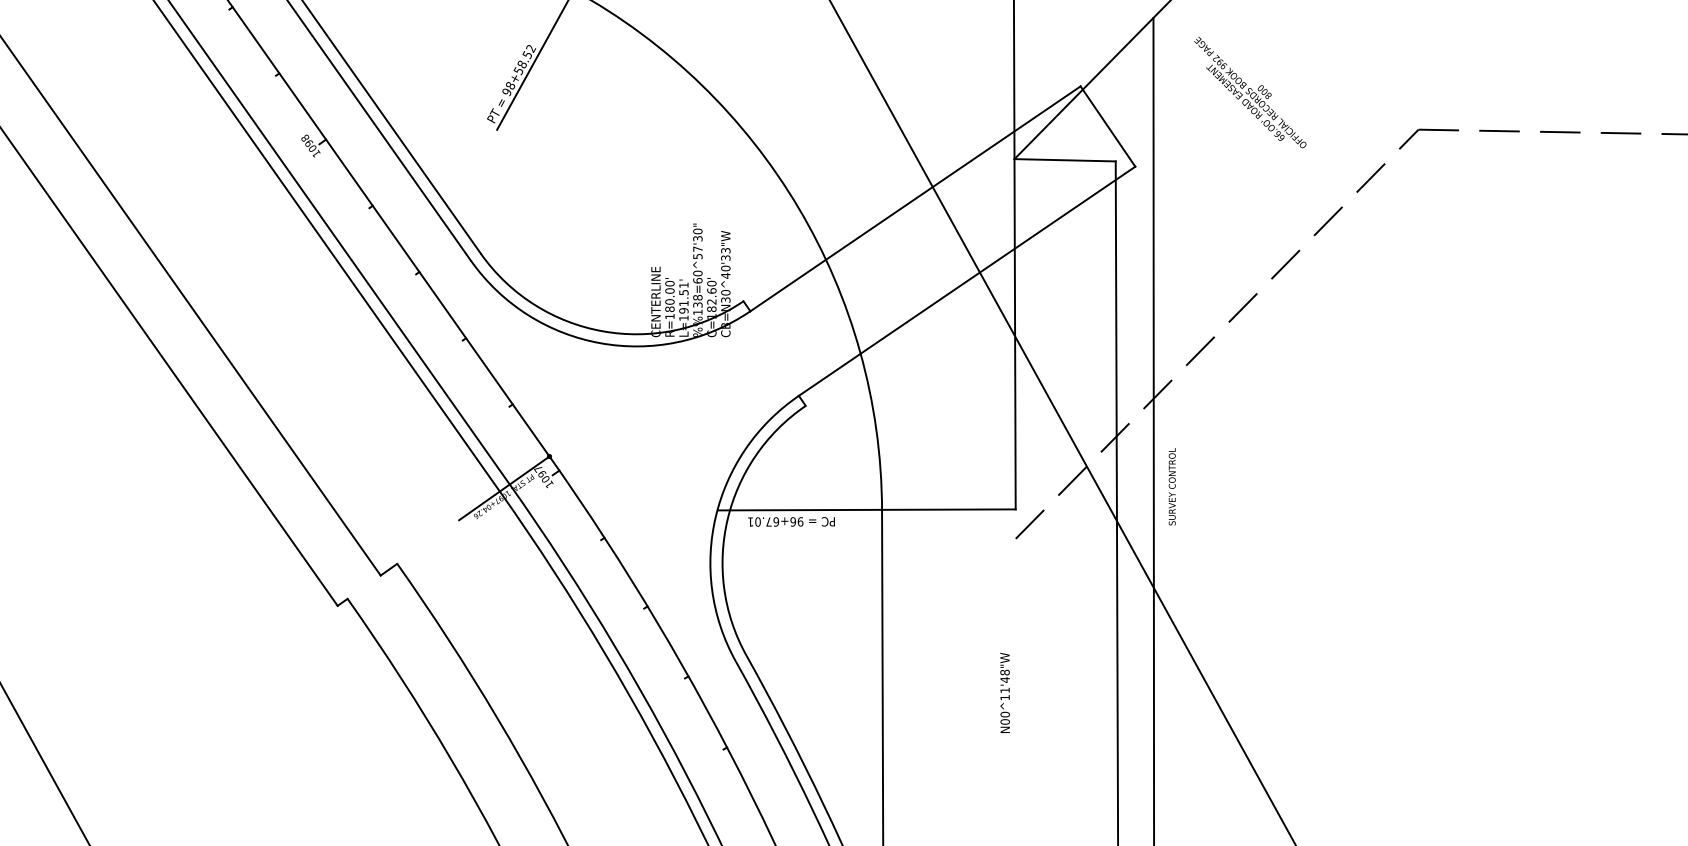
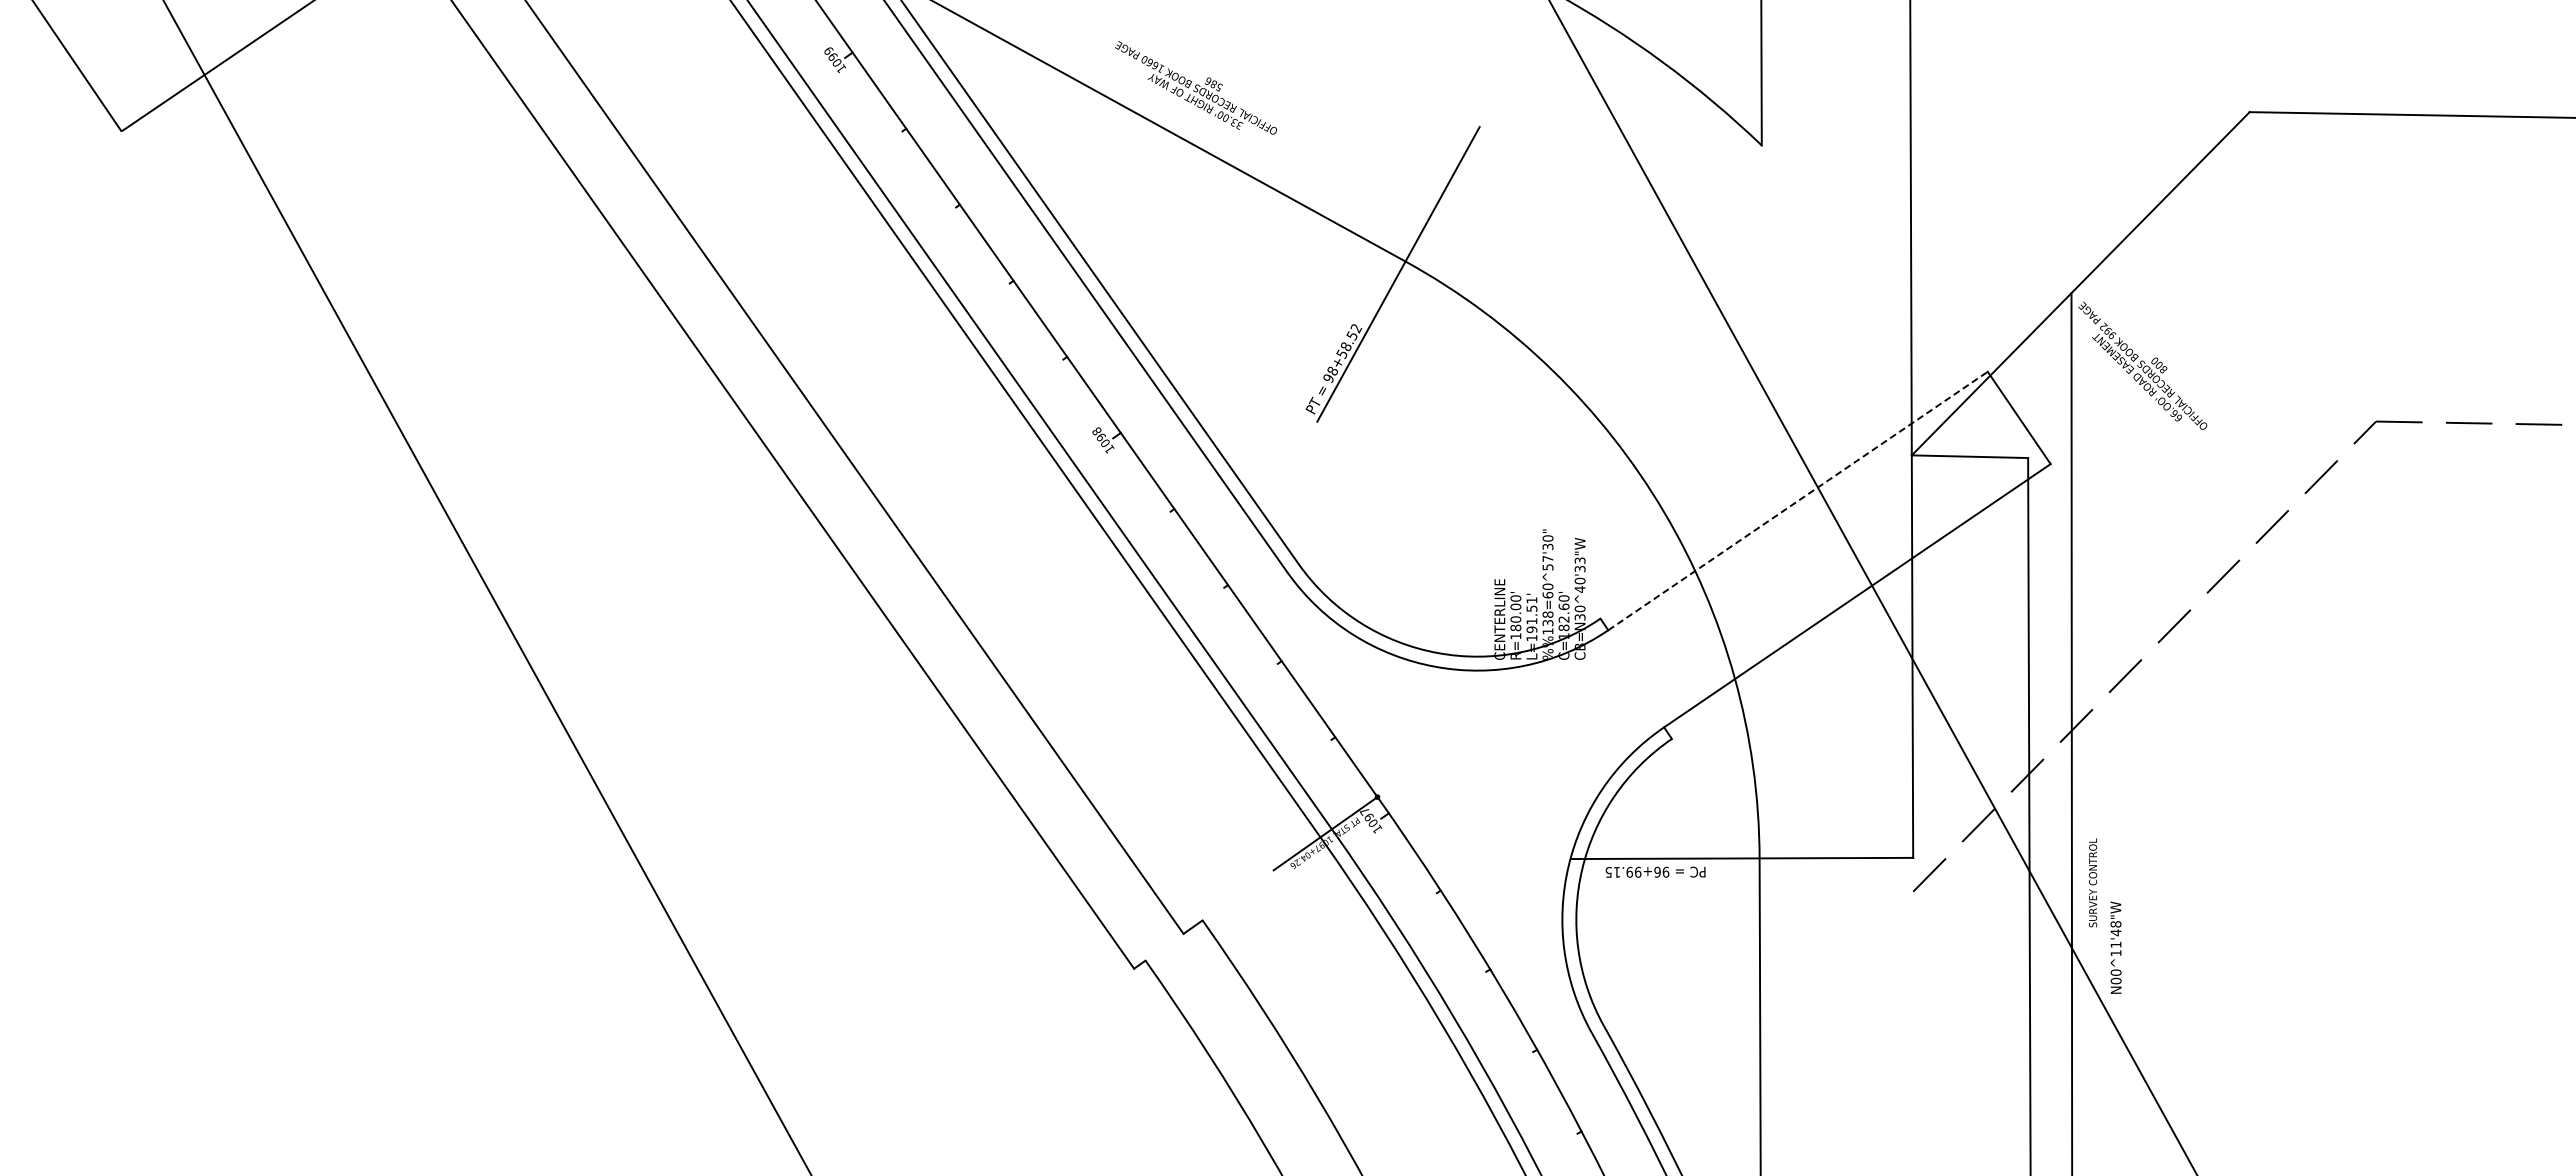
text: (1250, 92) -> (2142, 365), moved
line: (915, 199) -> (1798, 501), solid -> dashed
text: (1172, 486) -> (2093, 882), moved
text: (763, 521) -> (1623, 871), 96+67.01 -> 96+99.15
text: (1004, 692) -> (2115, 947), moved

